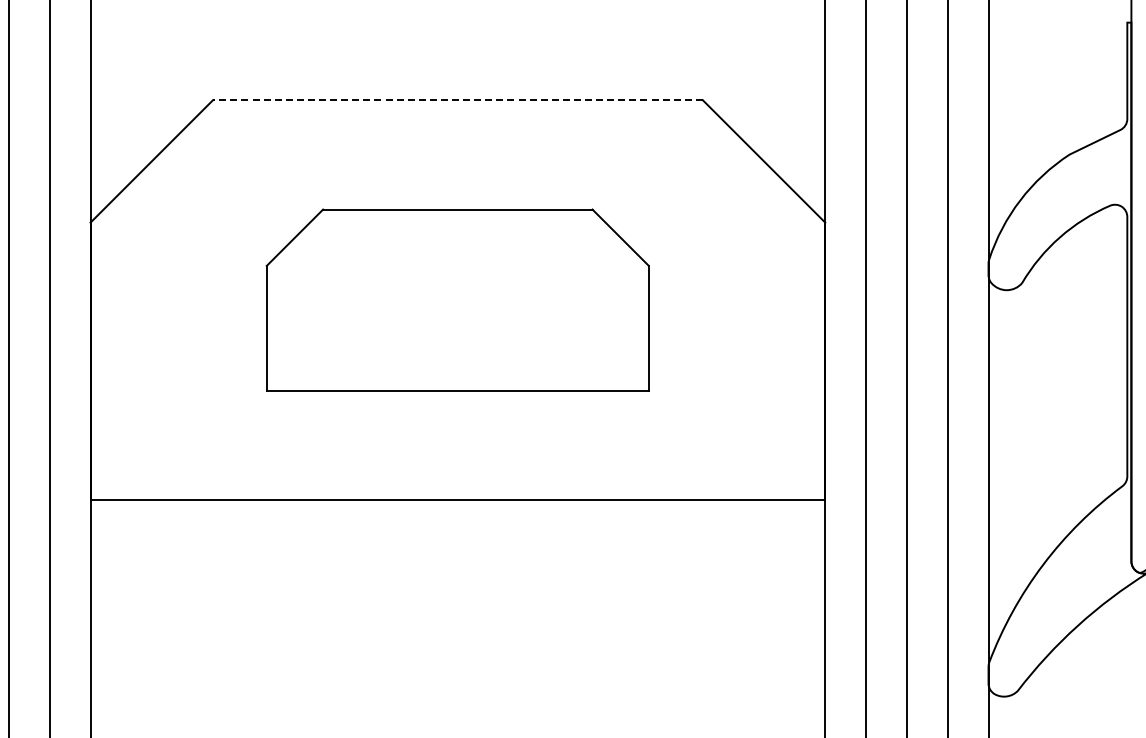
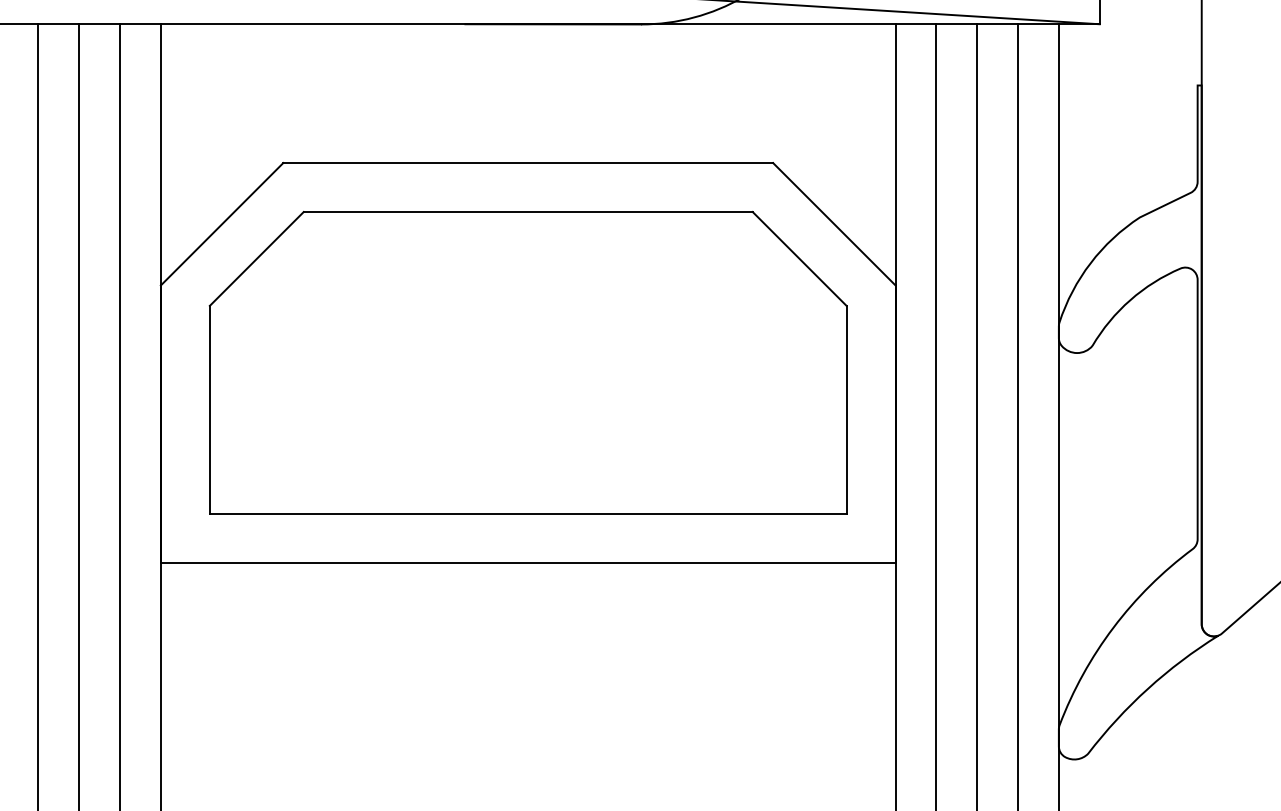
line: (458, 100) -> (528, 163), dashed -> solid
part: (457, 299) -> (527, 362), size x1.67

